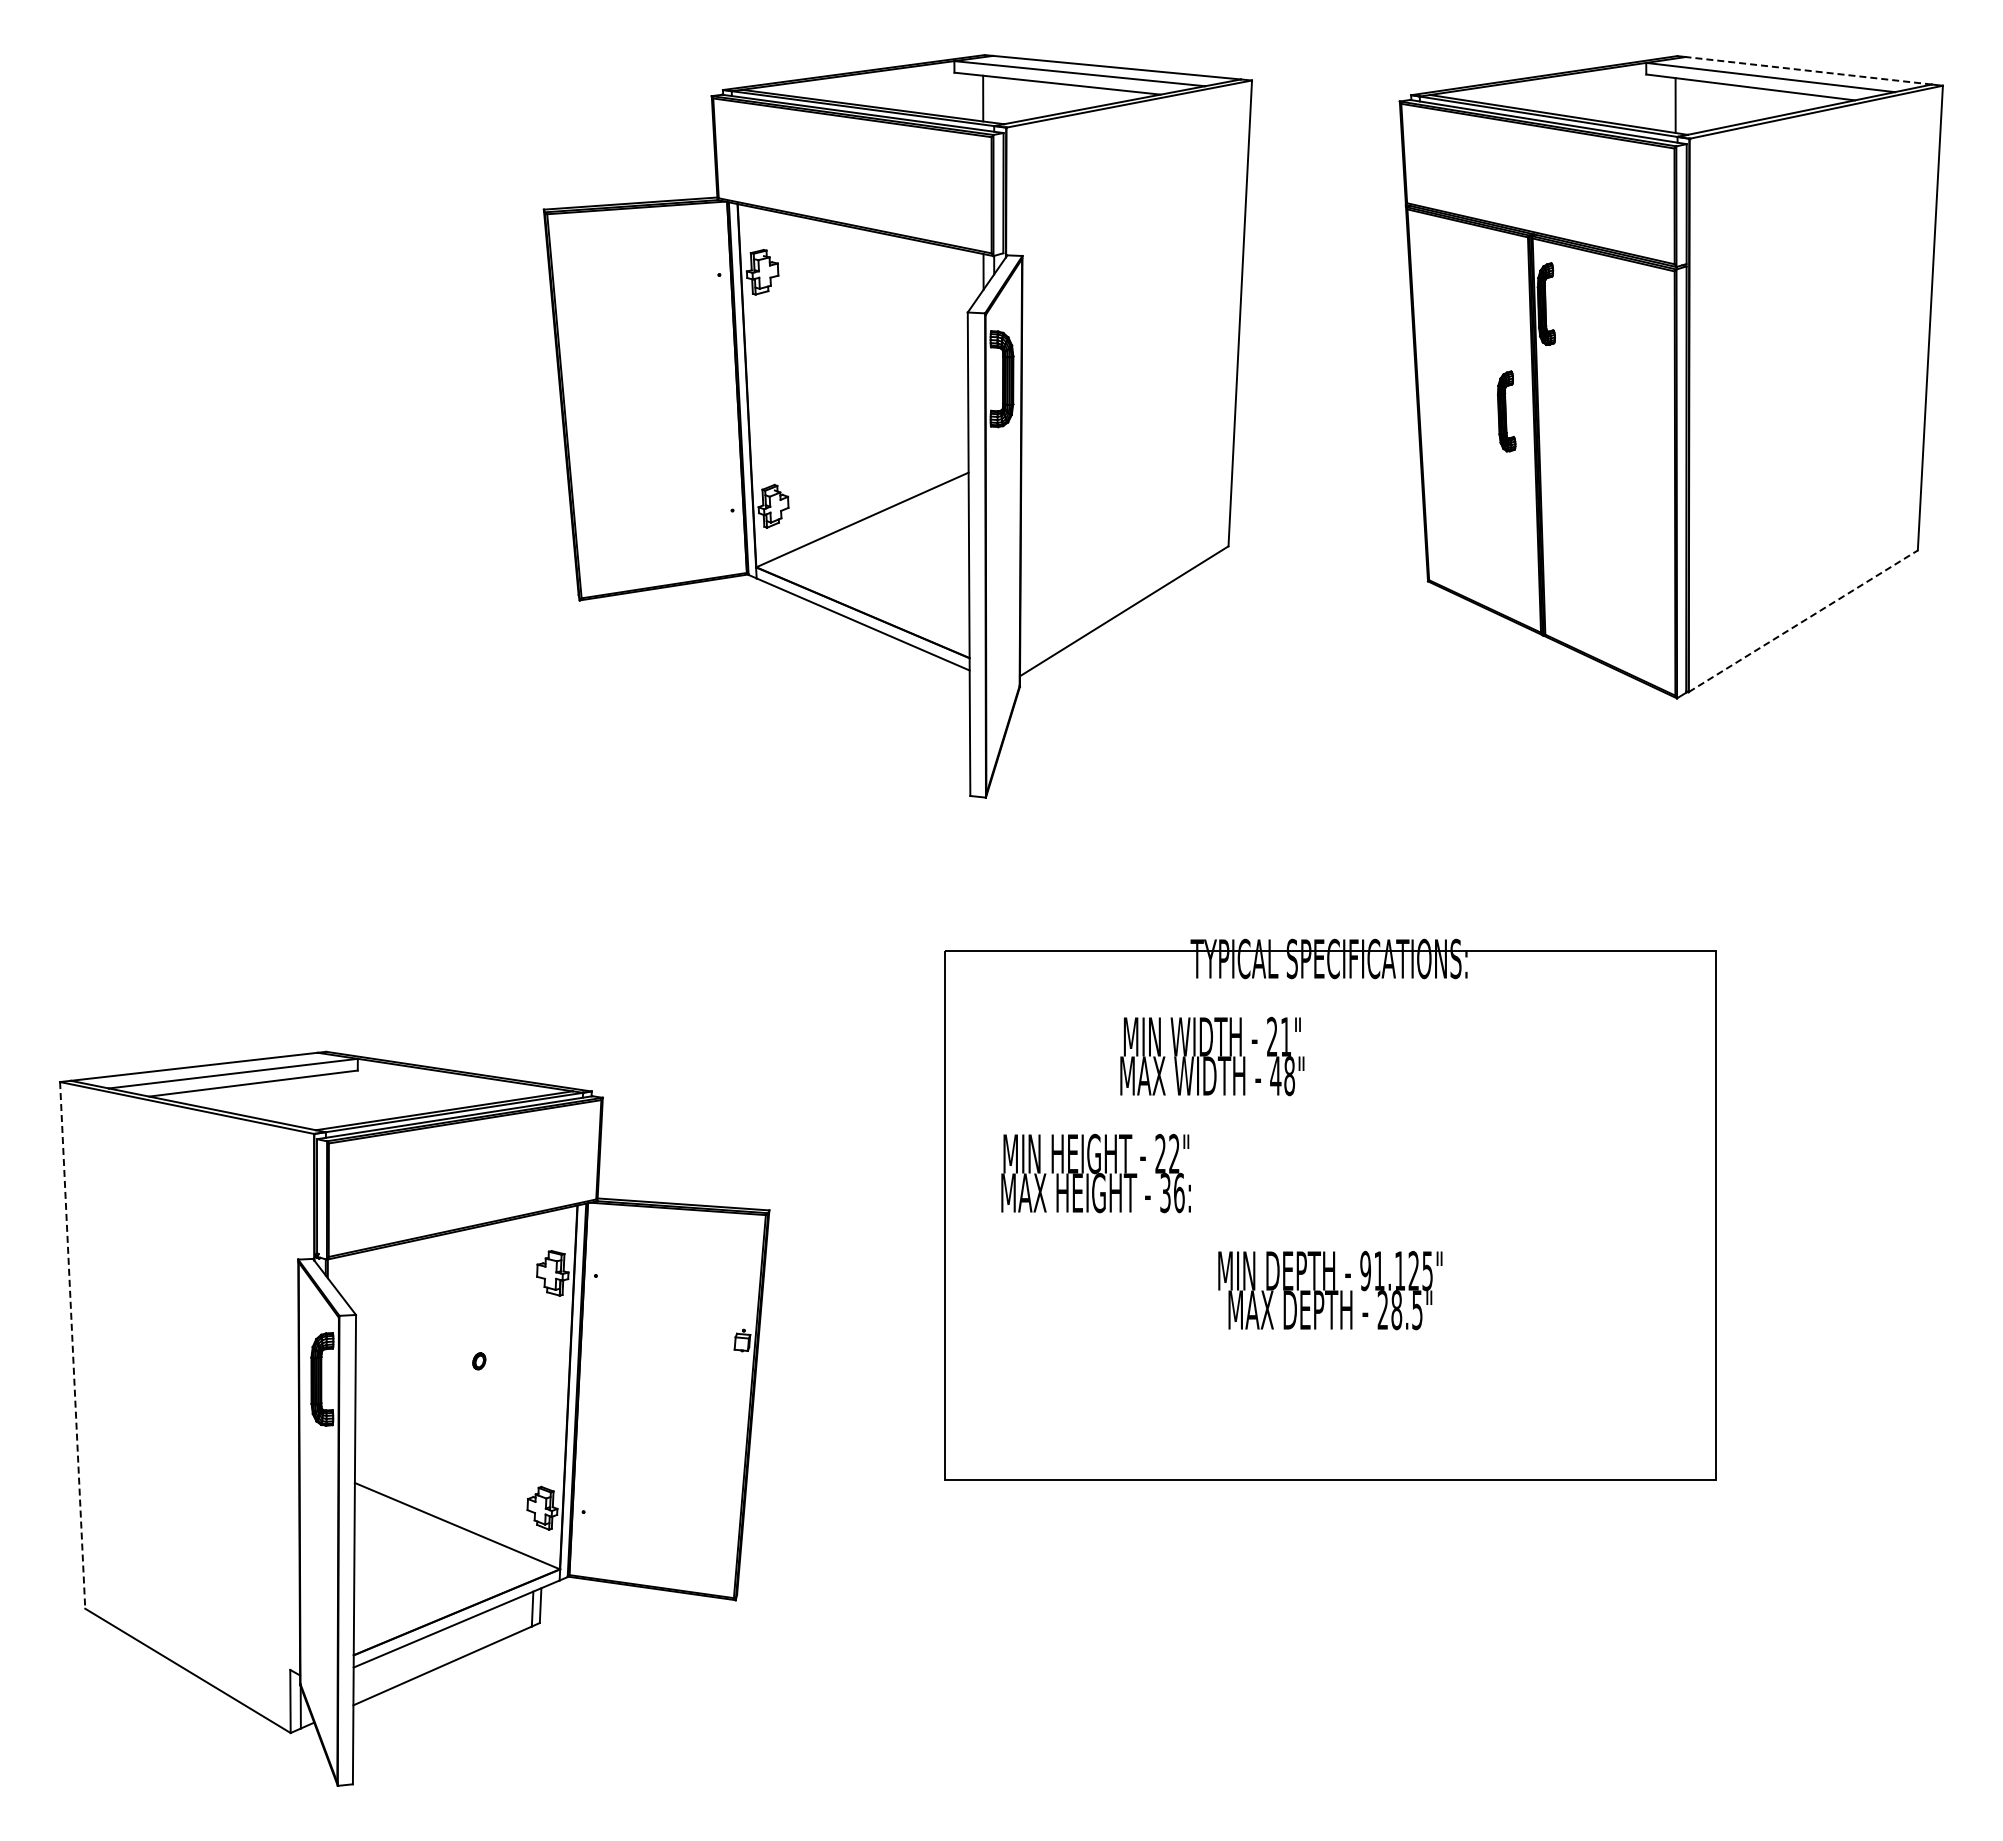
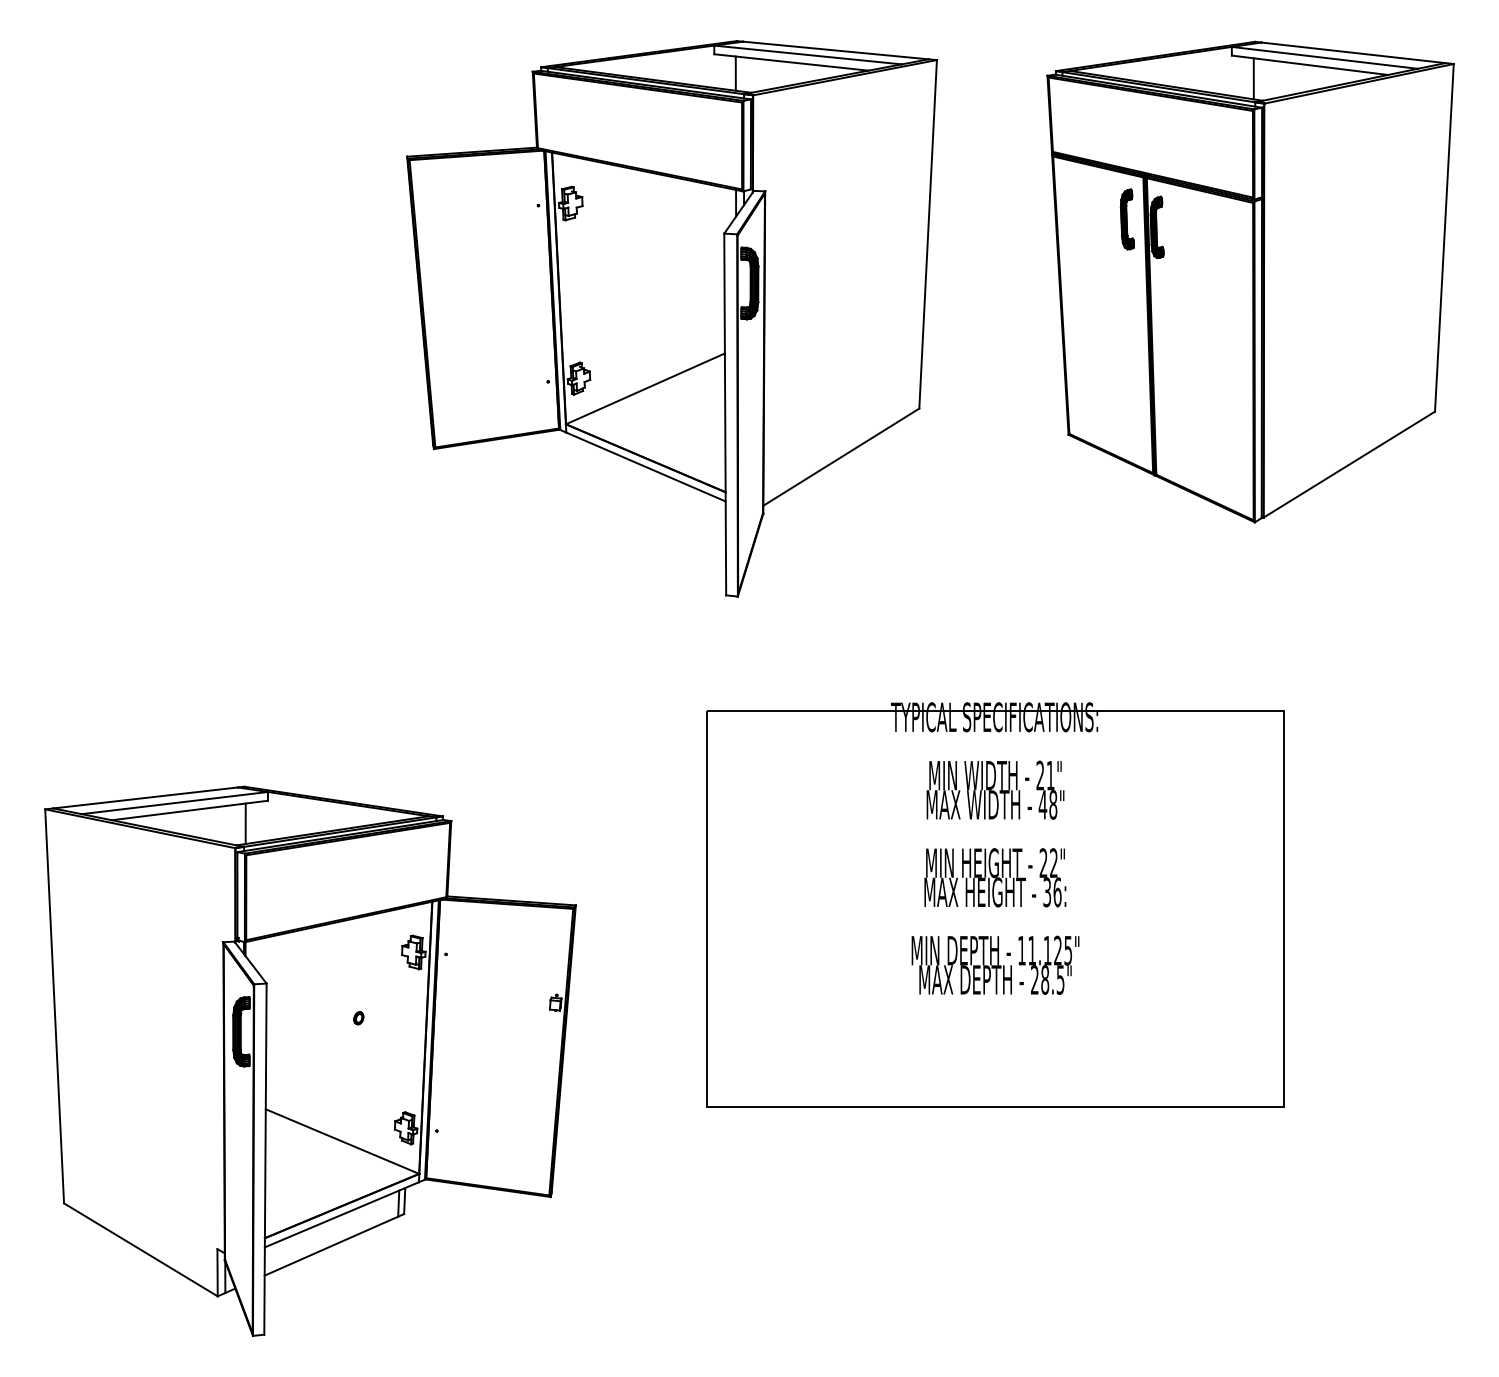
line: (1808, 70) -> (1353, 52), dashed -> solid
part: (1506, 411) -> (1127, 219), moved
line: (1803, 621) -> (1349, 464), dashed -> solid
text: (1212, 1056) -> (995, 790), moved
line: (328, 1101) -> (246, 823), added
text: (1095, 1173) -> (994, 877), moved
text: (1365, 1270) -> (1021, 950), 91.125" -> 11.125"
line: (72, 1345) -> (54, 1006), dashed -> solid

